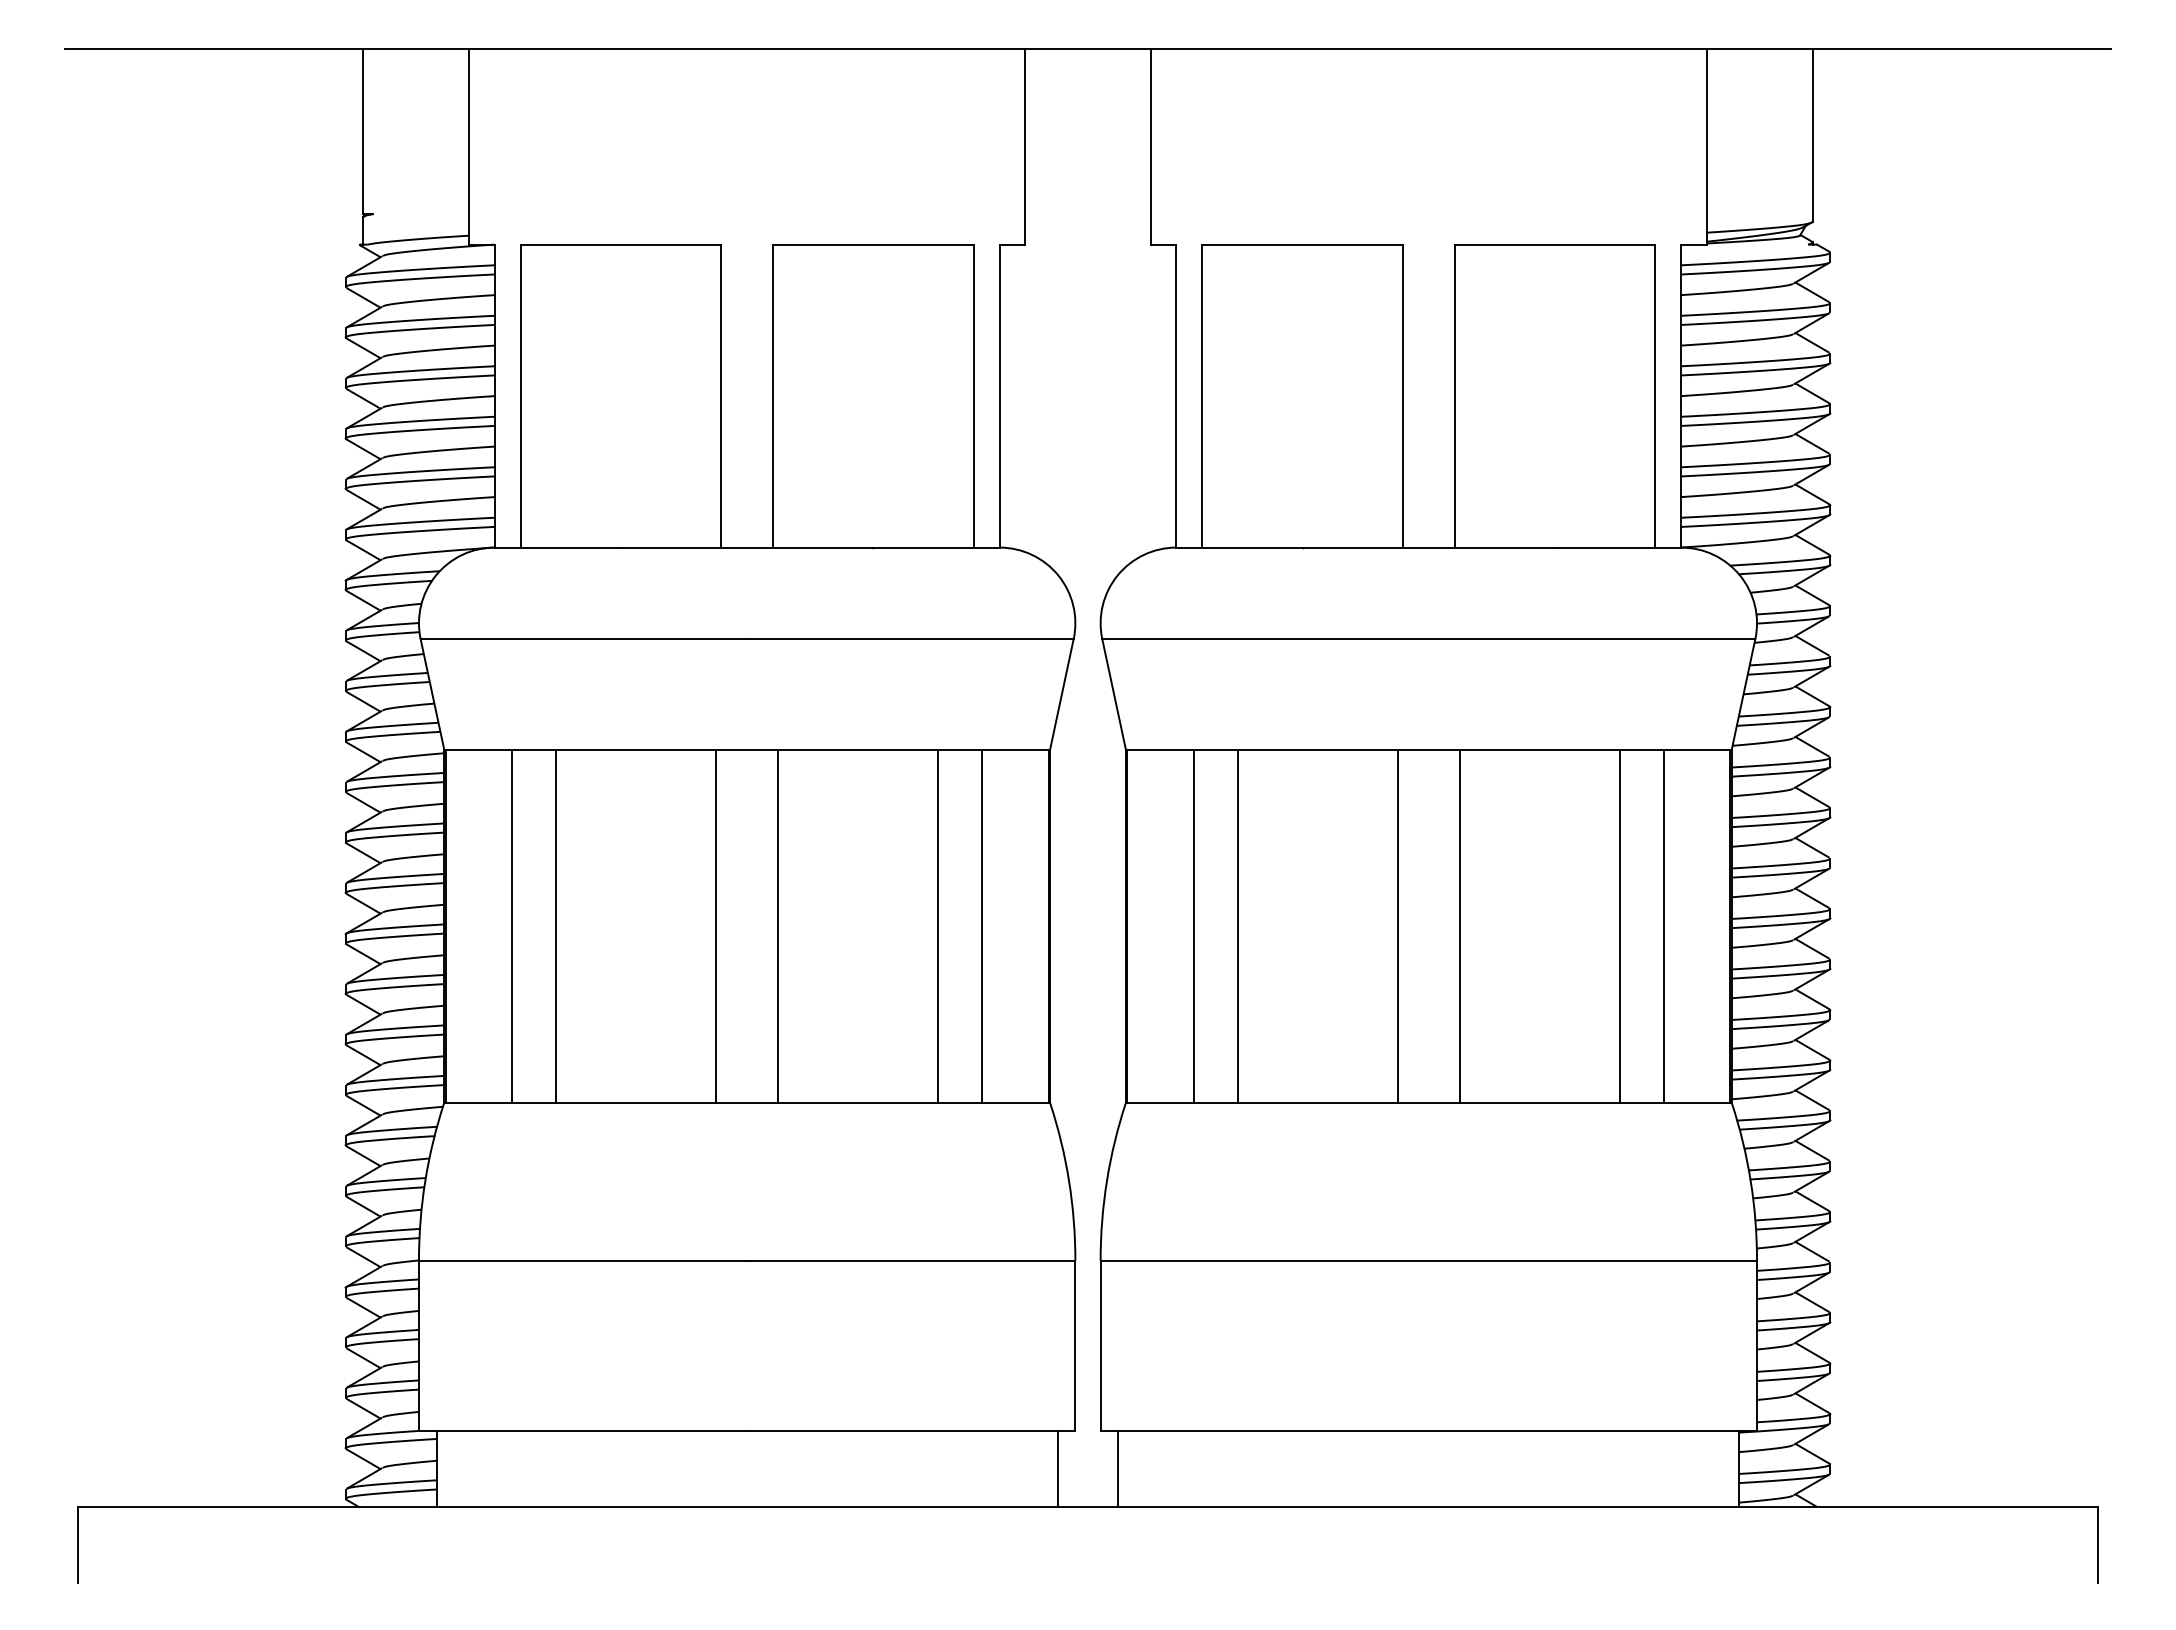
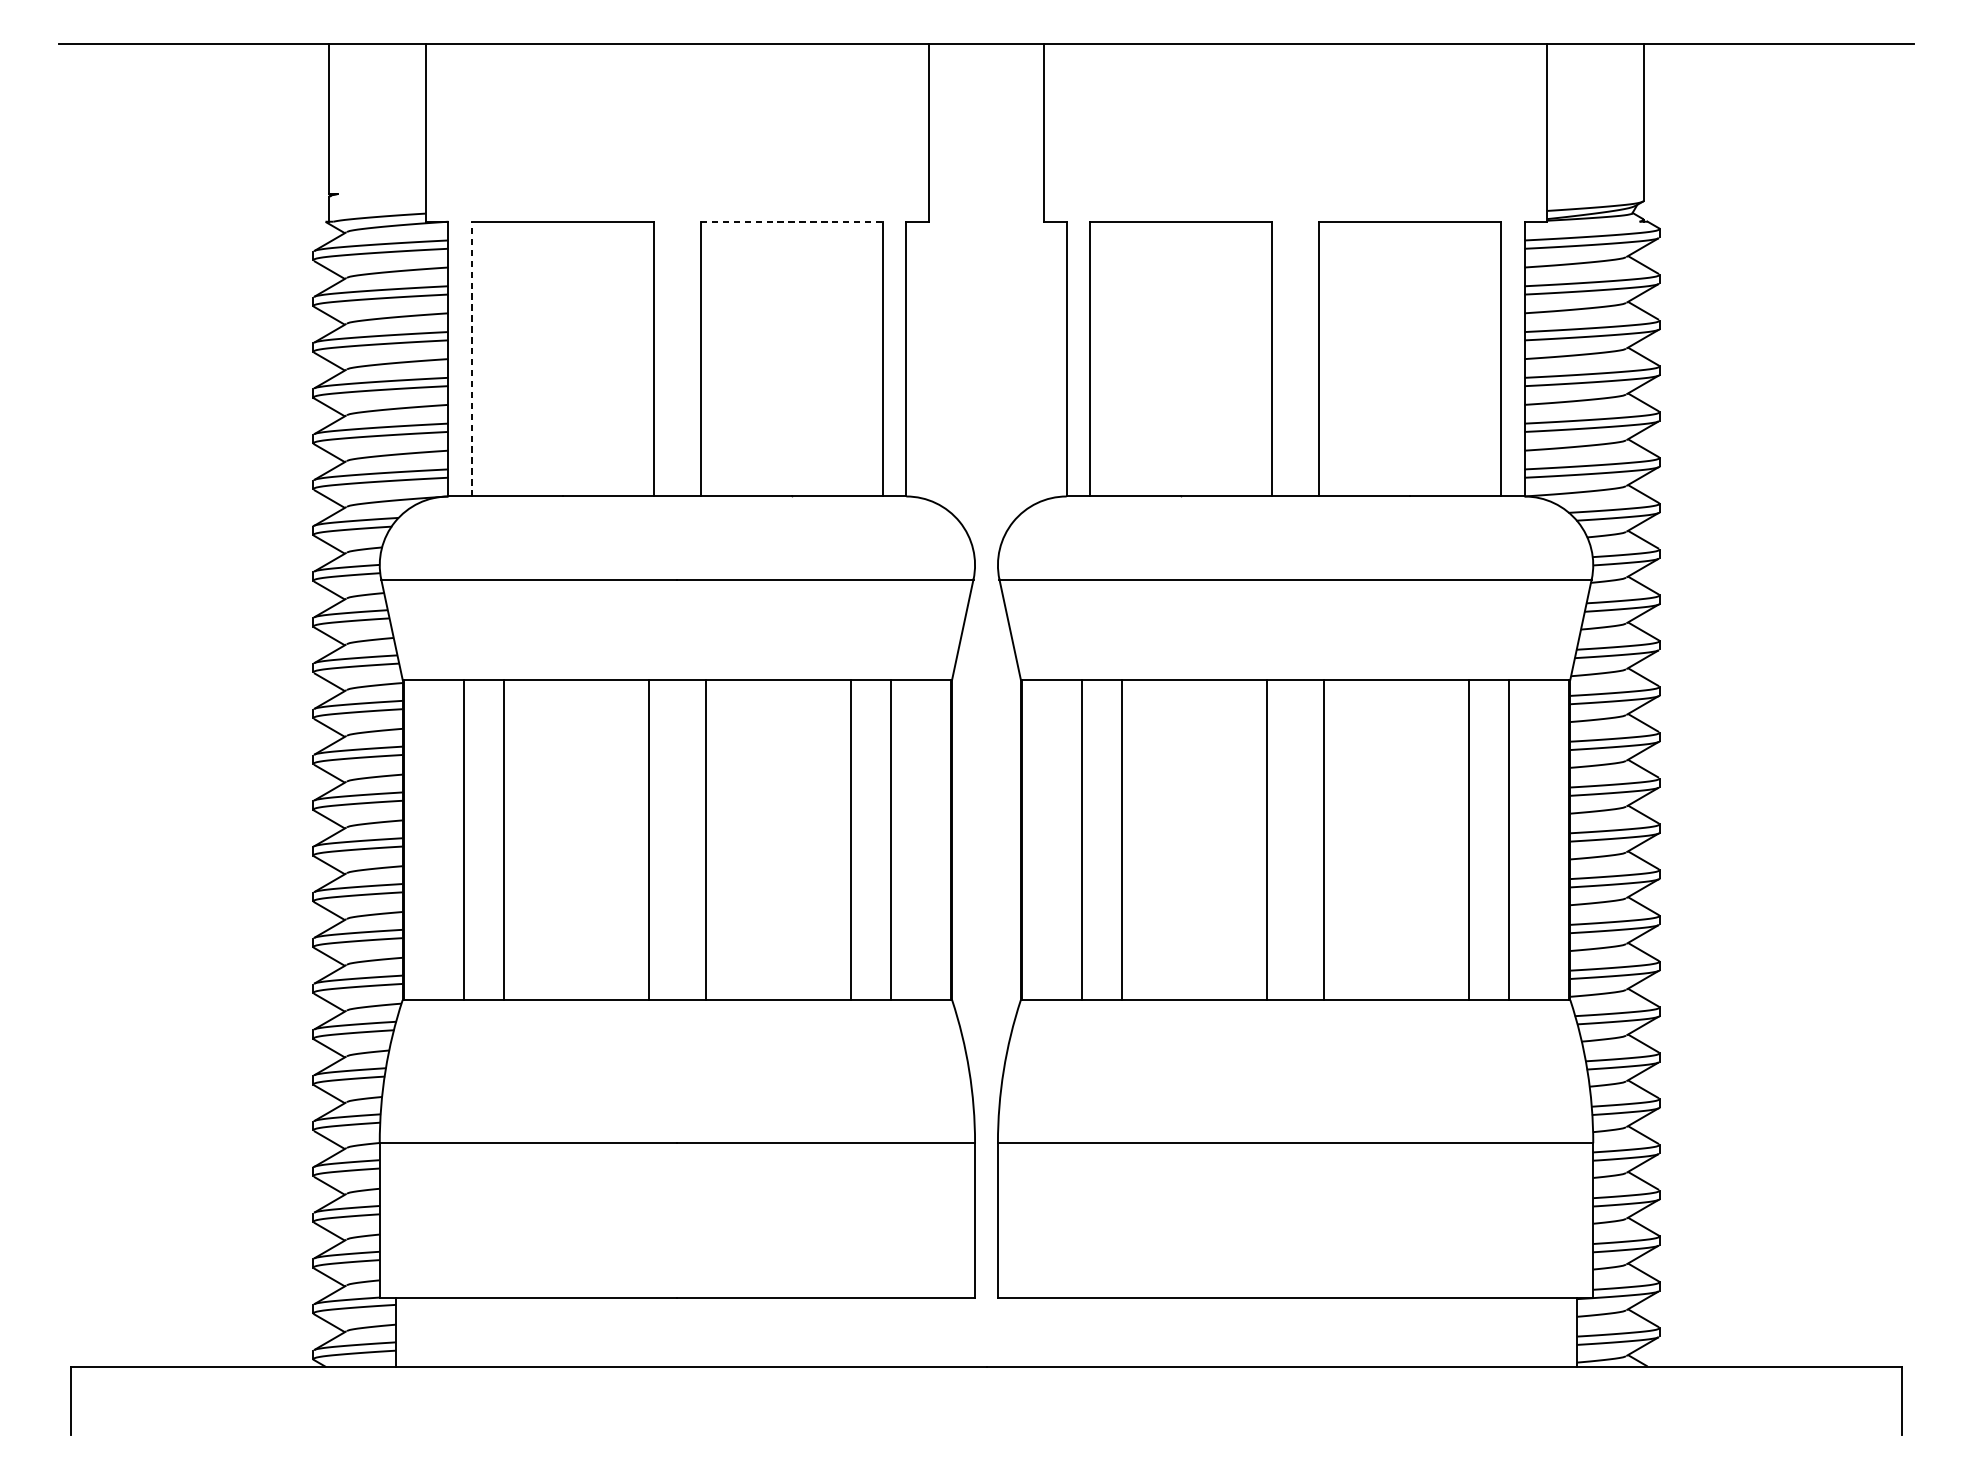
line: (873, 244) -> (791, 221), solid -> dashed
line: (520, 395) -> (471, 358), solid -> dashed
line: (1057, 1468) -> (958, 1331), removed
line: (1118, 1468) -> (1014, 1331), removed

